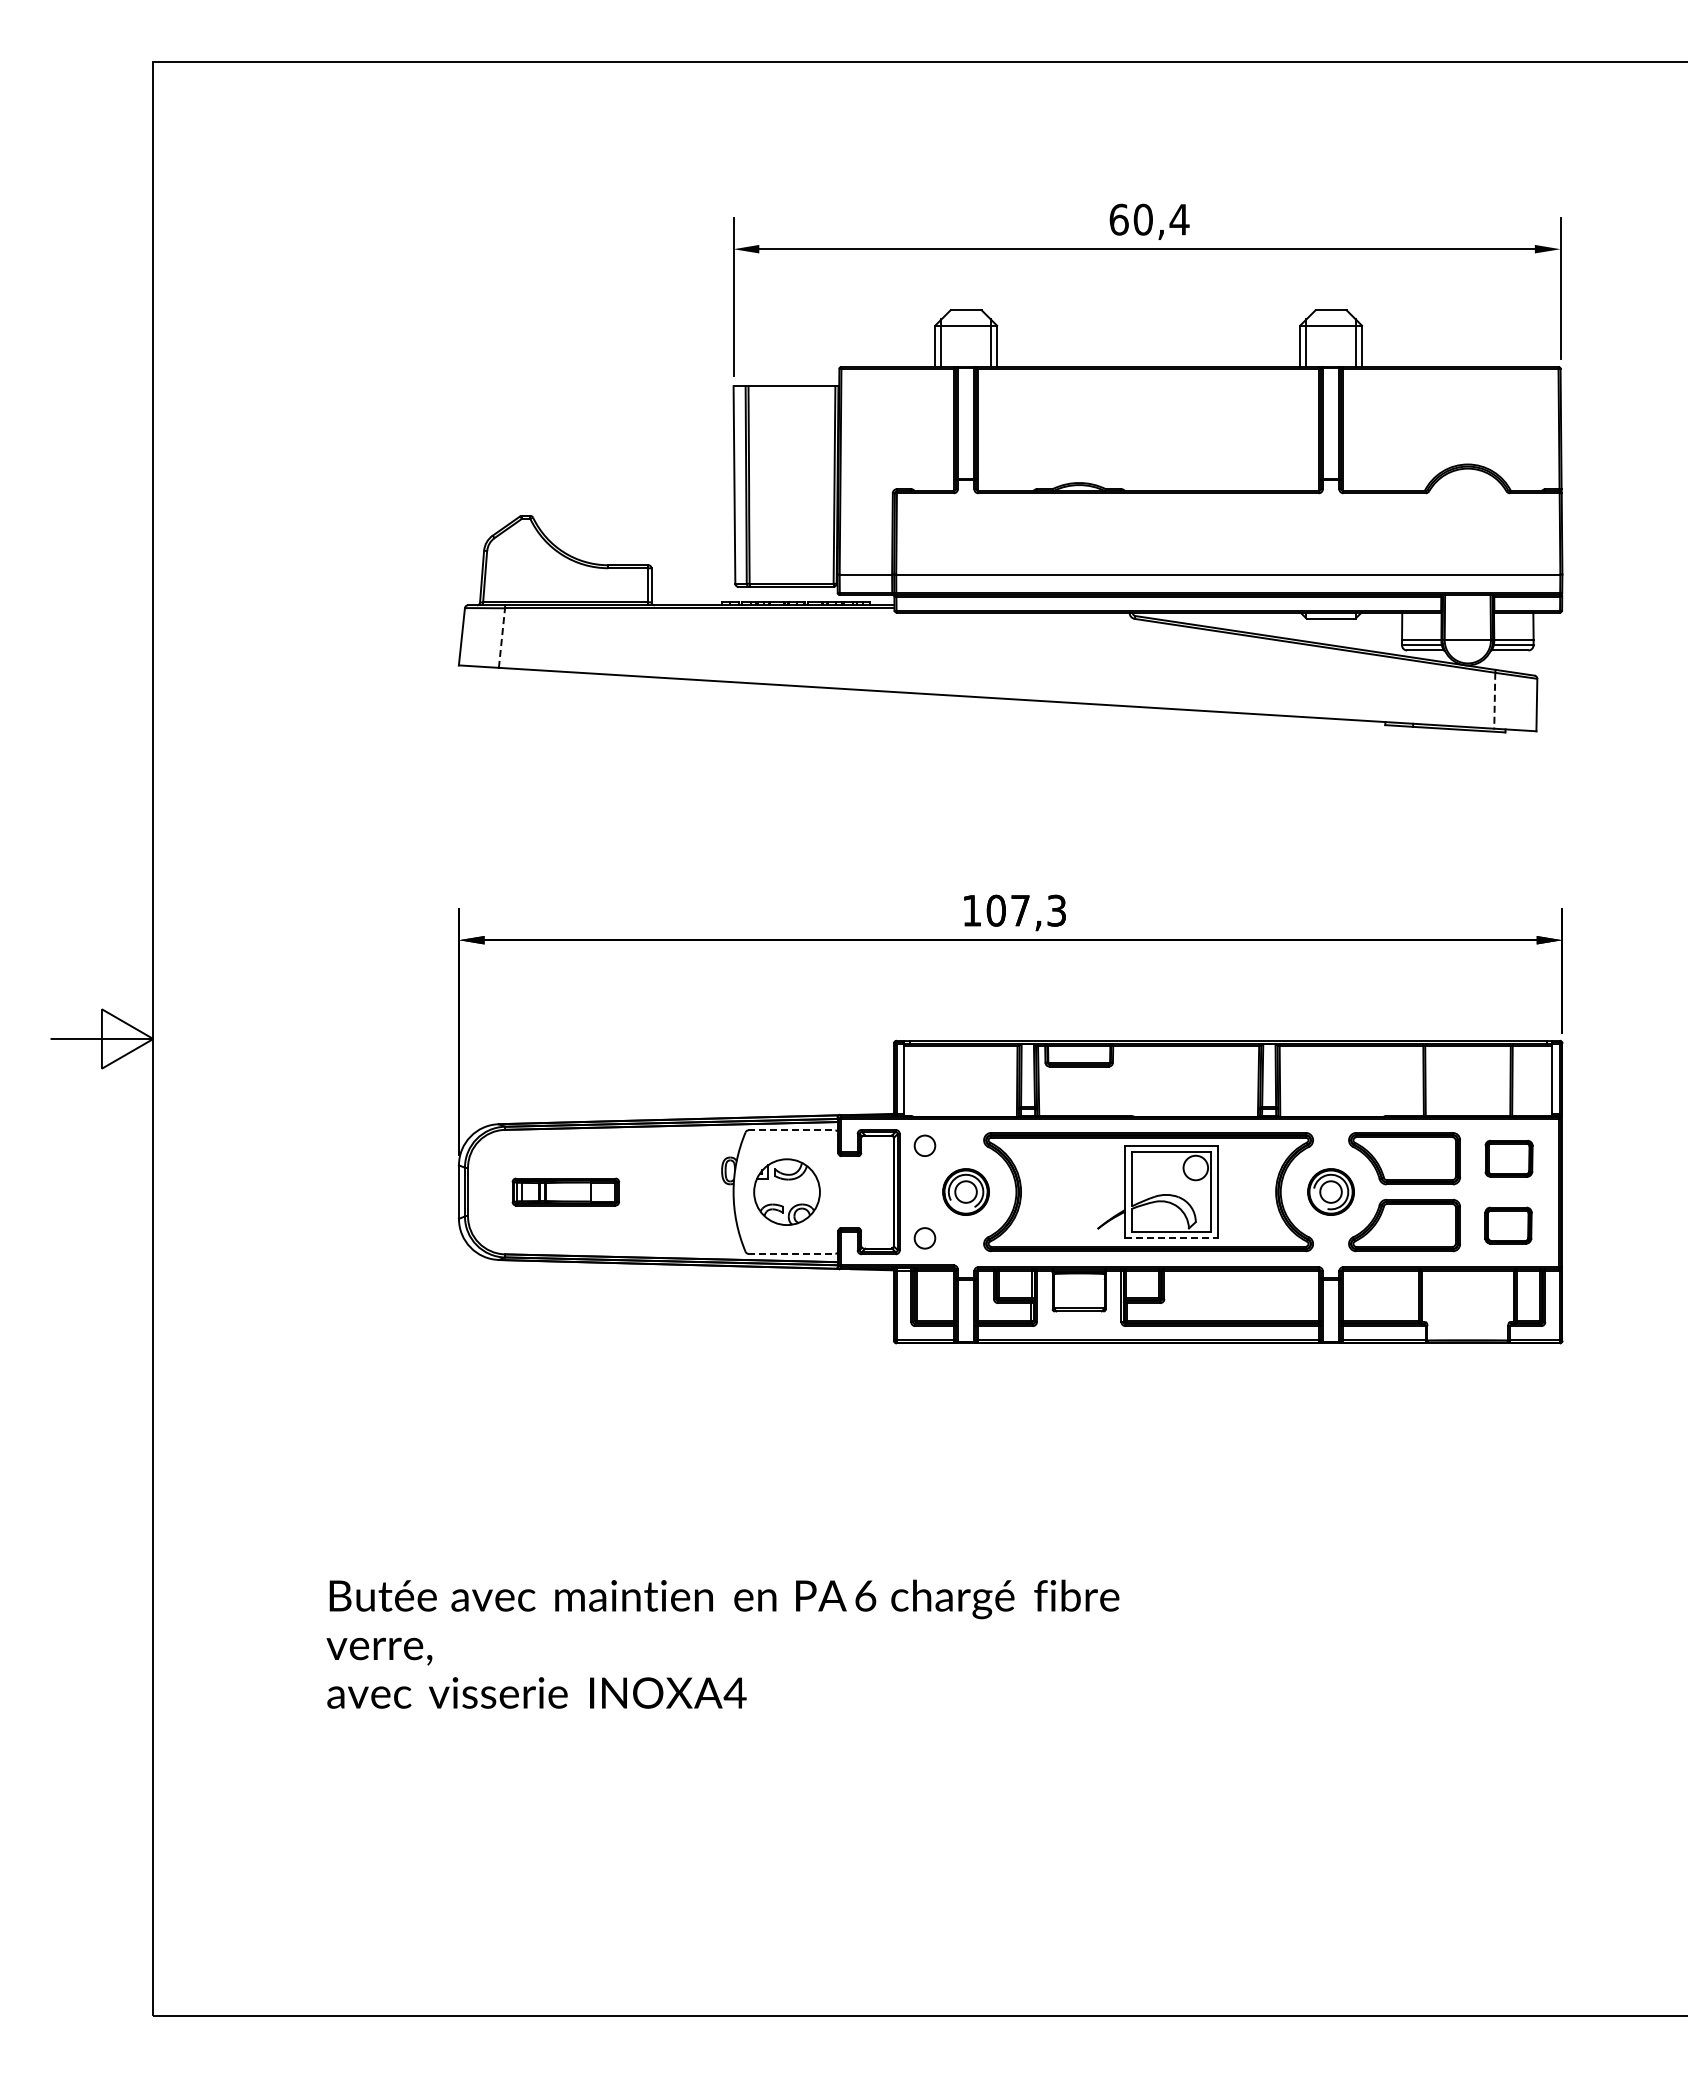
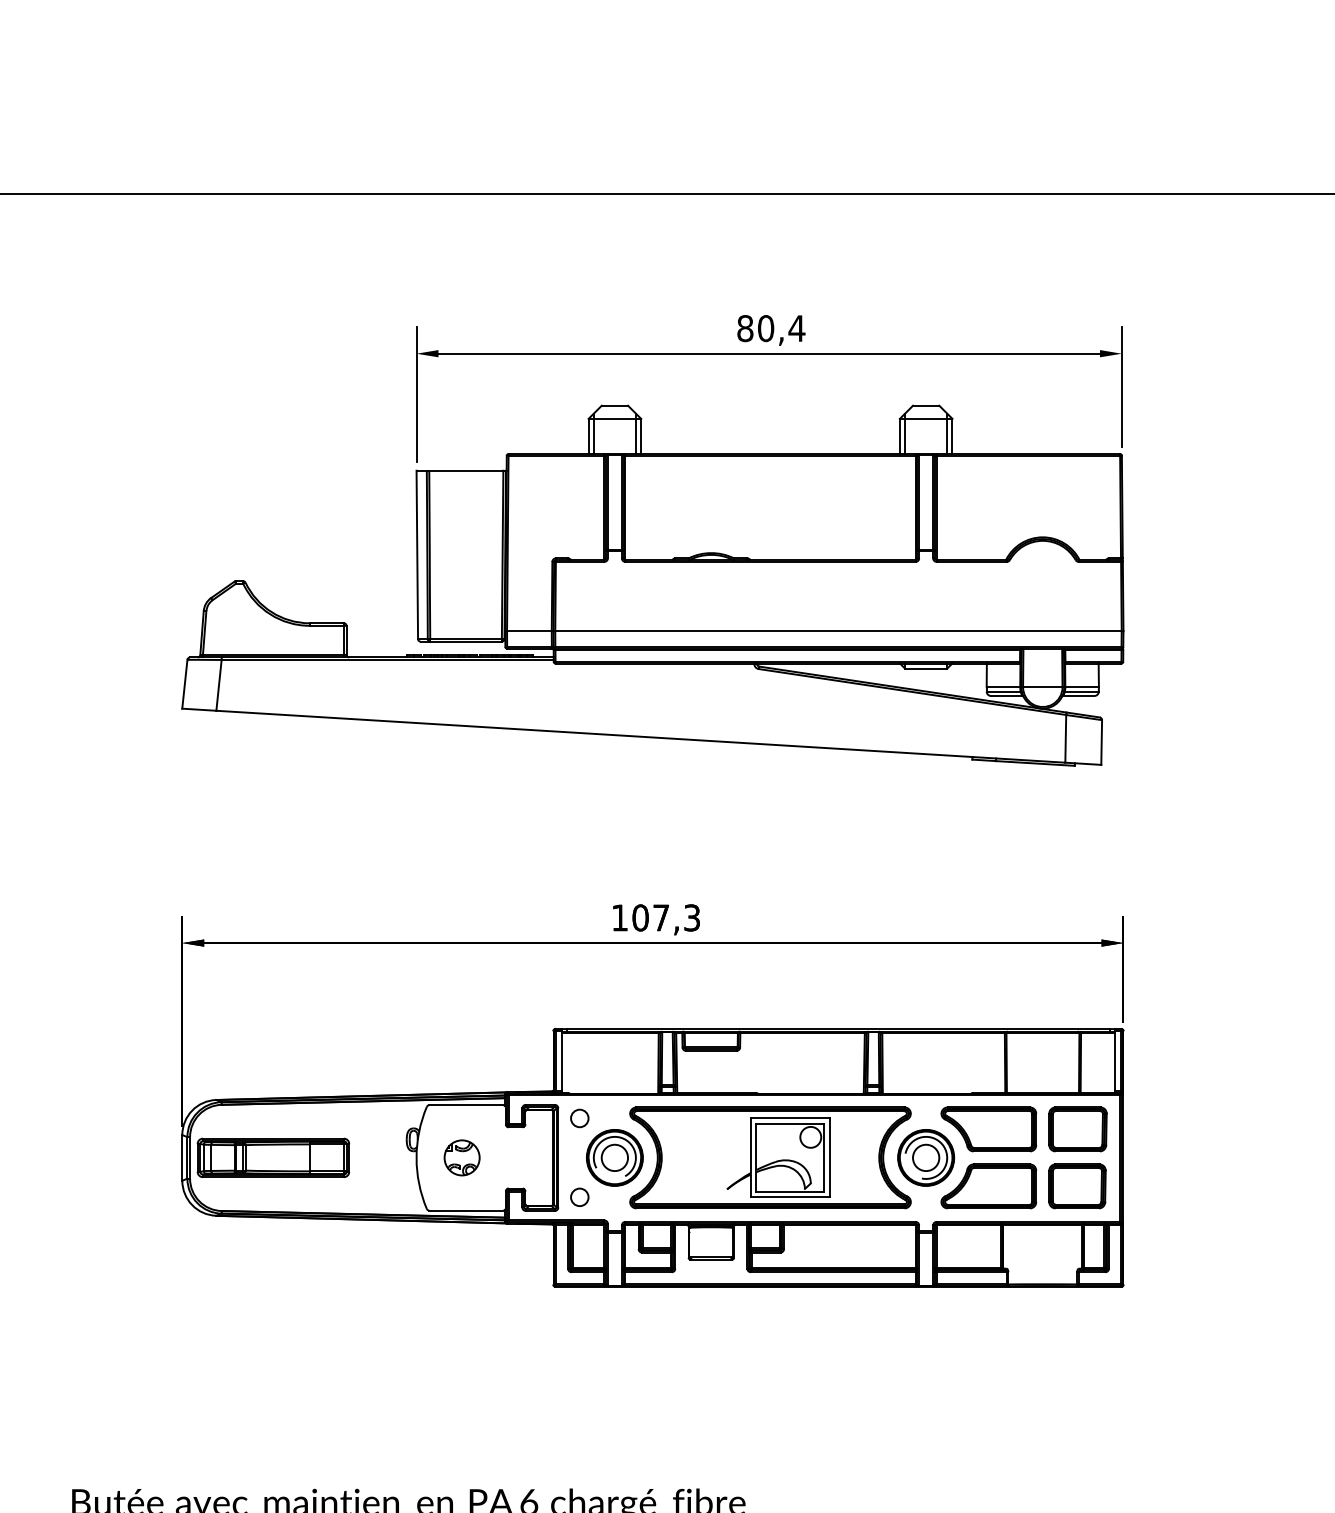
text: (1118, 219) -> (744, 328), 60,4 -> 80,4
line: (501, 638) -> (218, 685), dashed -> solid
line: (1494, 700) -> (1065, 738), dashed -> solid
line: (792, 1130) -> (466, 1105), dashed -> solid
part: (1508, 1158) -> (1077, 1129), size x1.43
part: (565, 1191) -> (273, 1157), size x1.67
part: (786, 1191) -> (461, 1157), size x0.62
part: (965, 1191) -> (614, 1157), size x1.43
part: (1330, 1191) -> (925, 1157), size x1.43
part: (1508, 1225) -> (1077, 1186), size x1.43
line: (1172, 1238) -> (790, 1197), dashed -> solid
line: (792, 1253) -> (466, 1210), dashed -> solid

